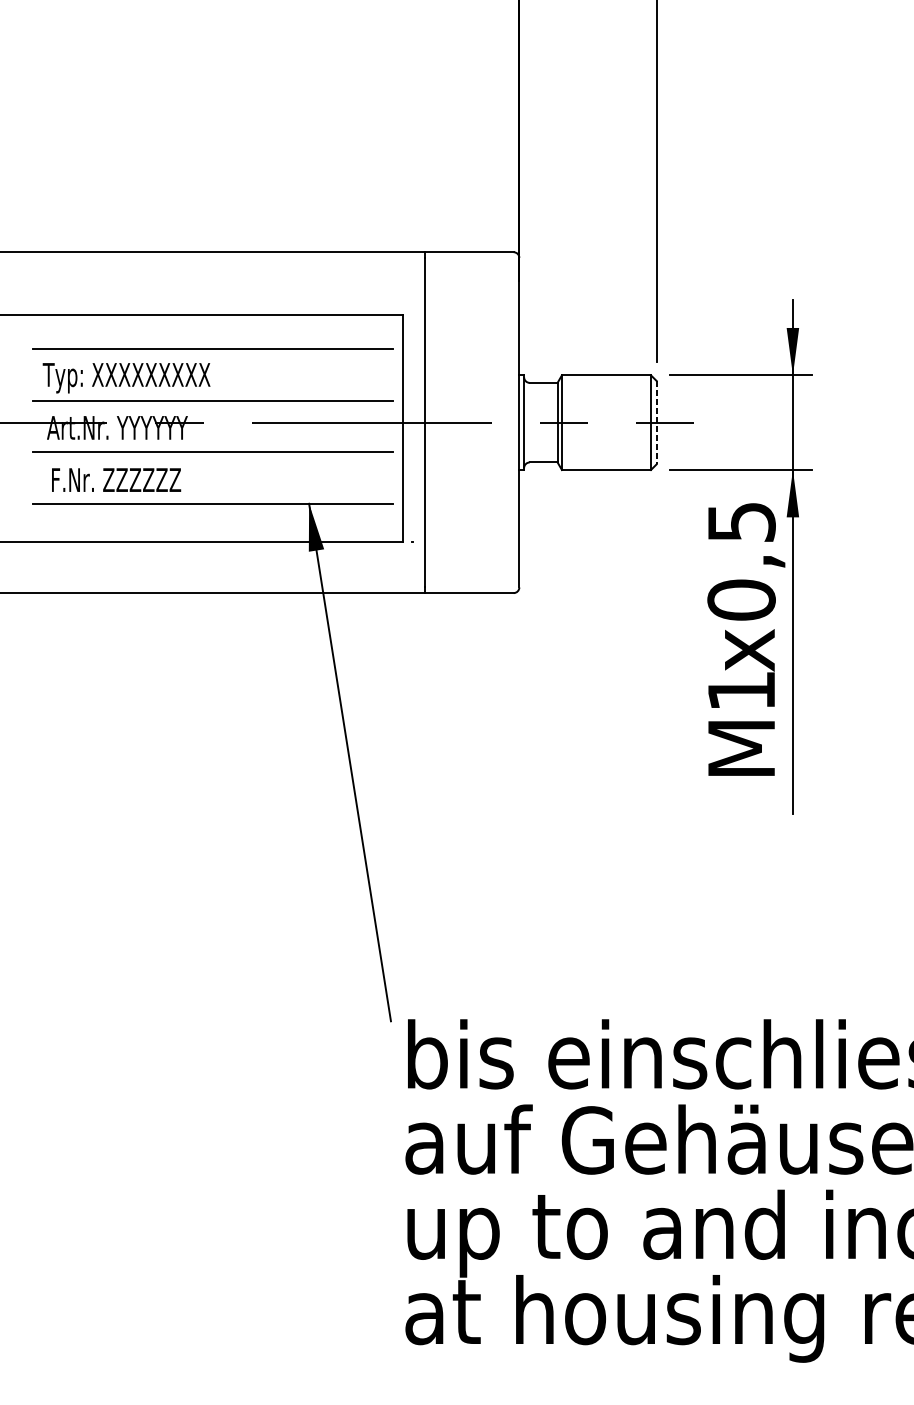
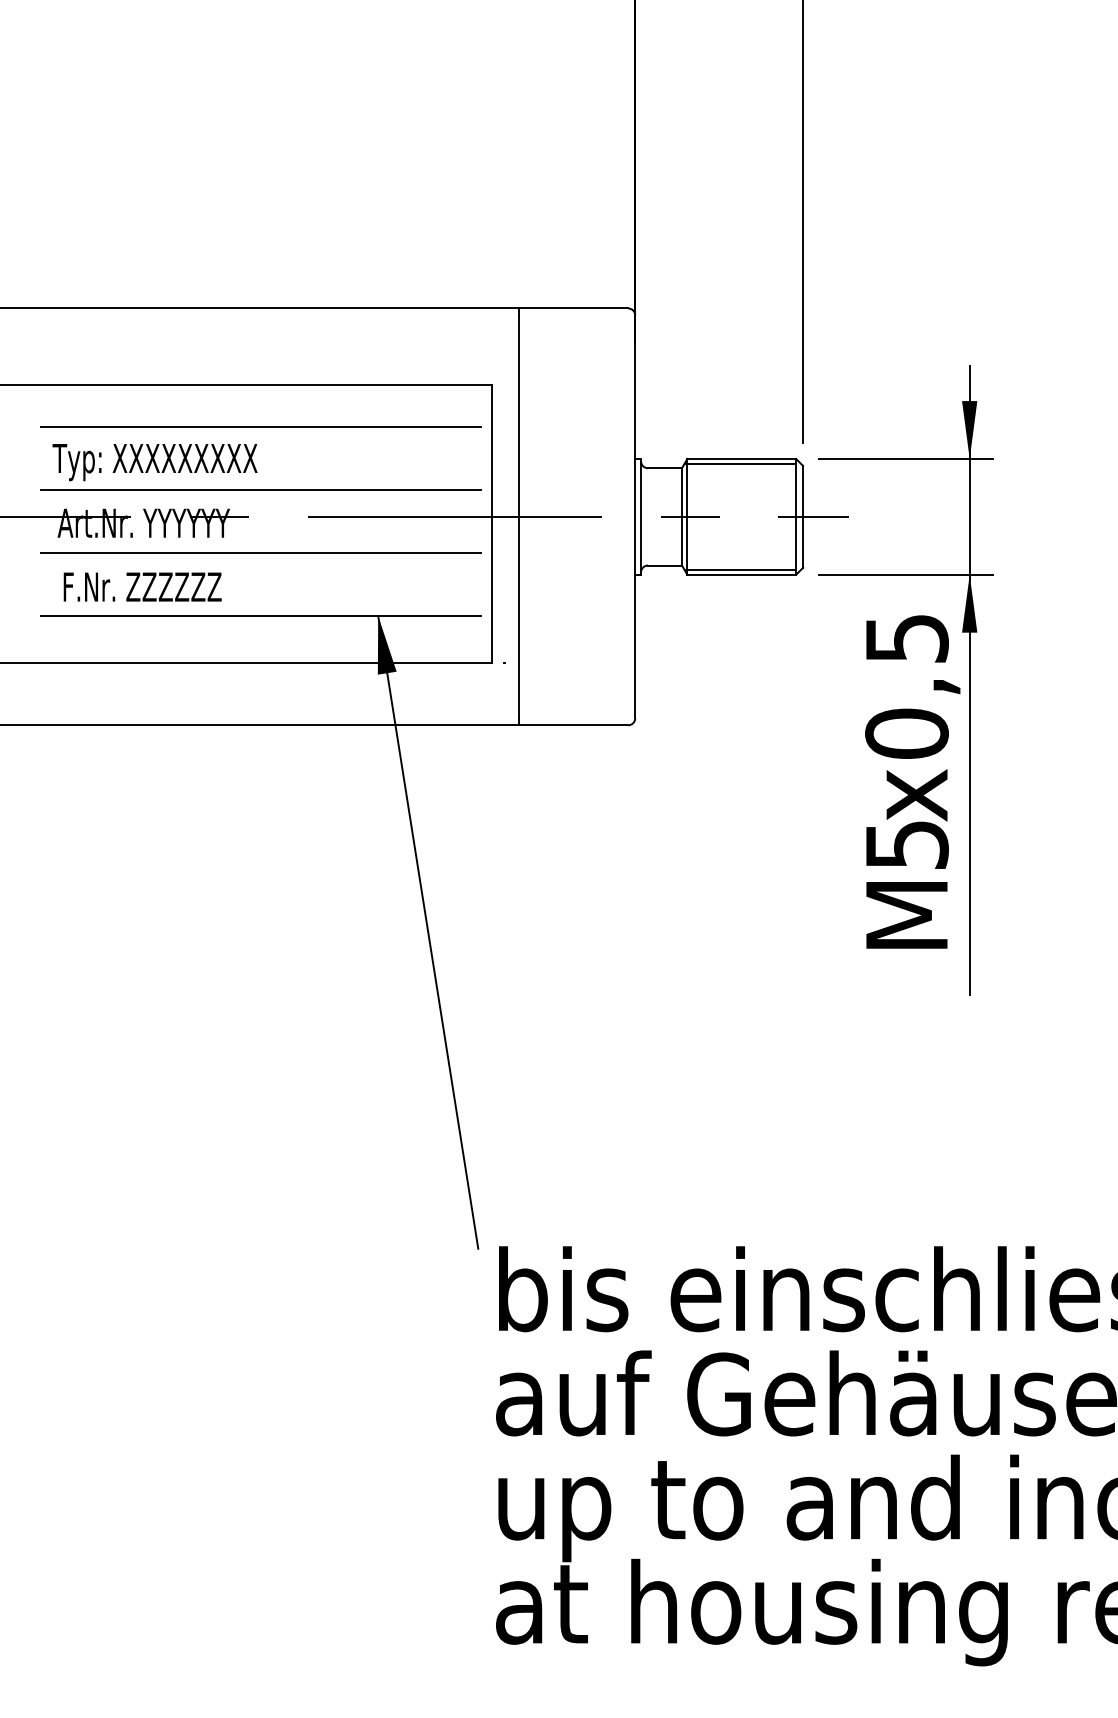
line: (605, 379) -> (740, 463), added
line: (656, 422) -> (803, 516), dashed -> solid
line: (605, 466) -> (740, 570), added
text: (742, 690) -> (907, 844), 1 -> 5

